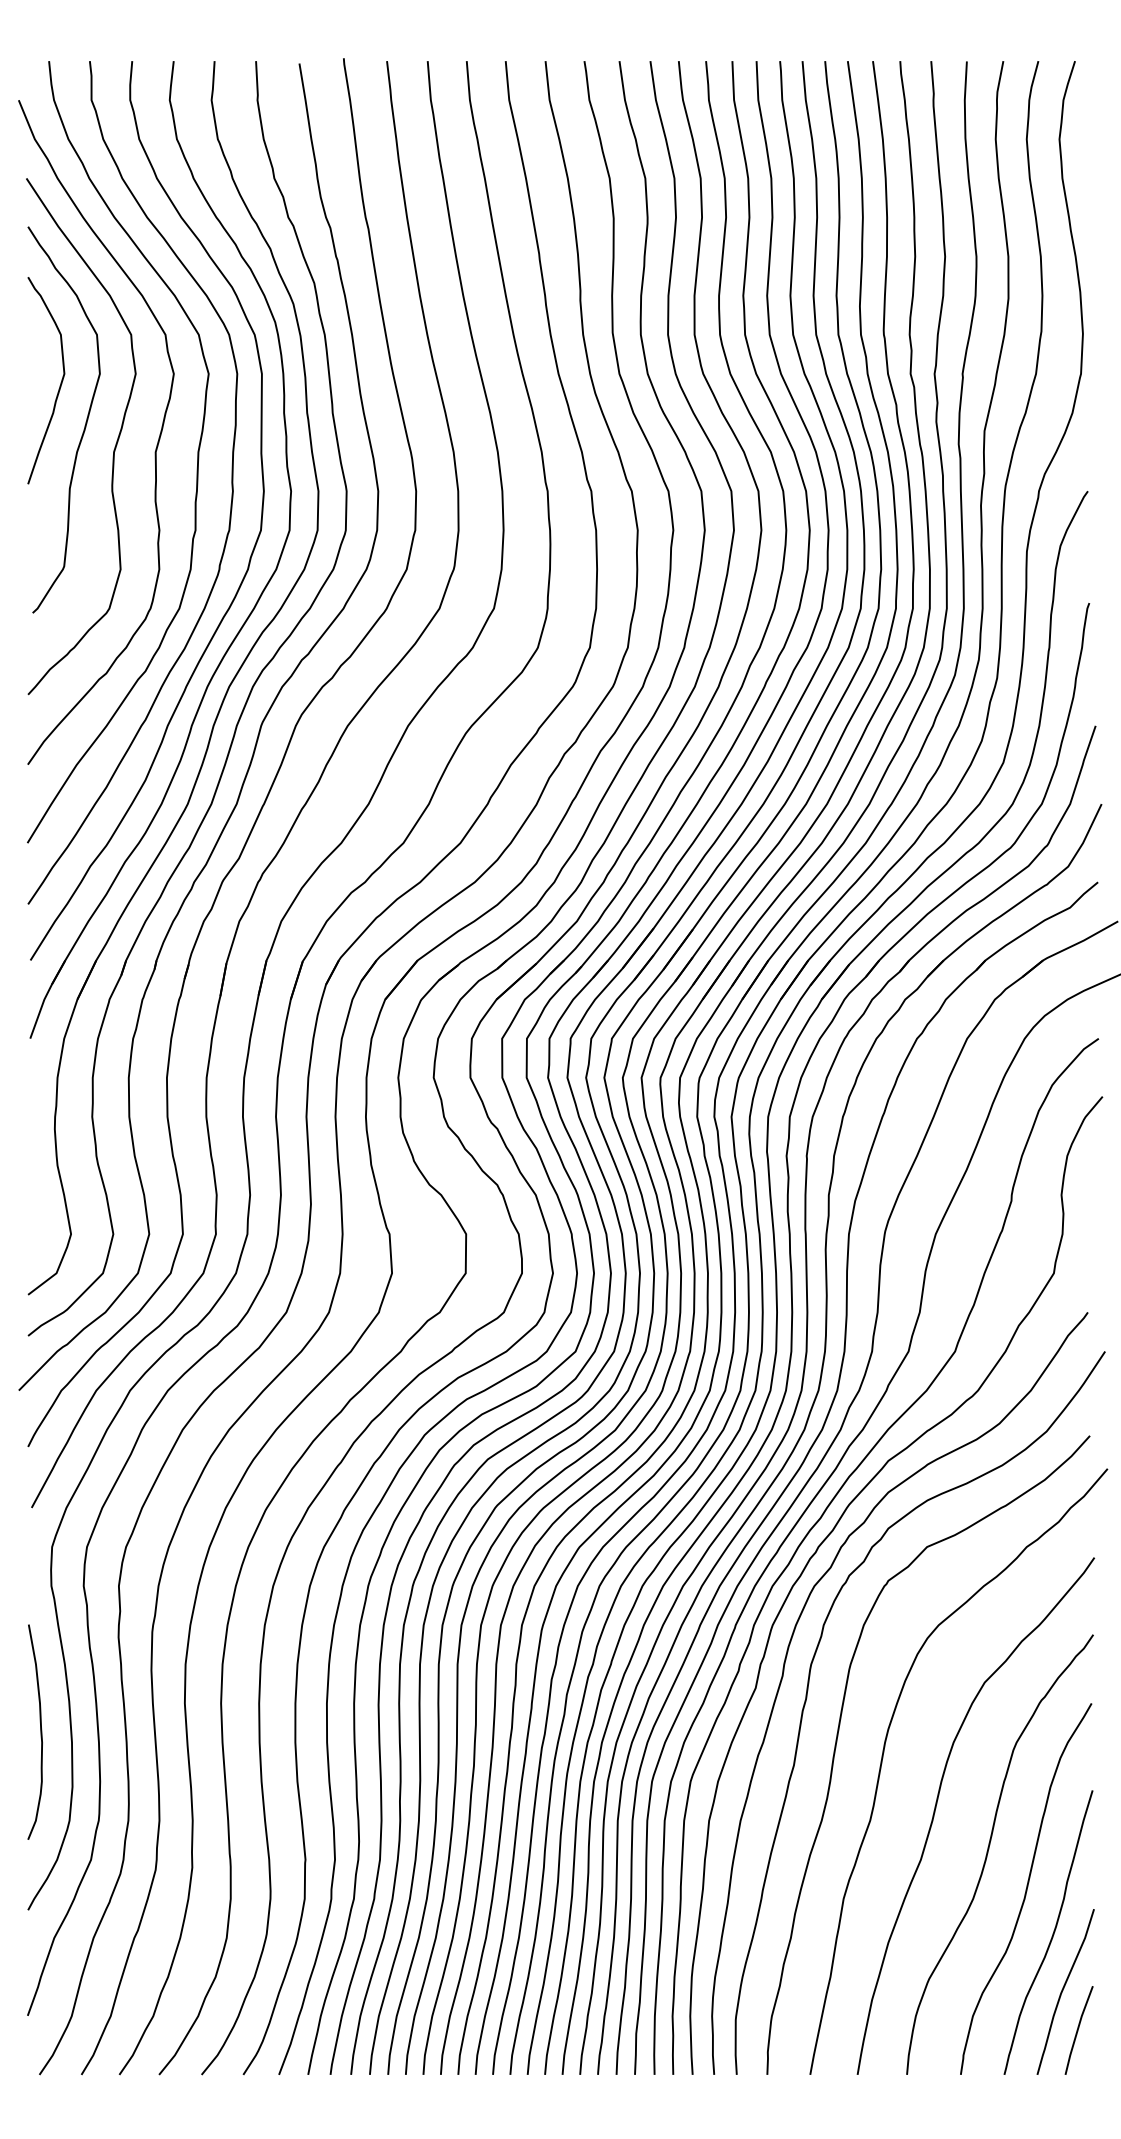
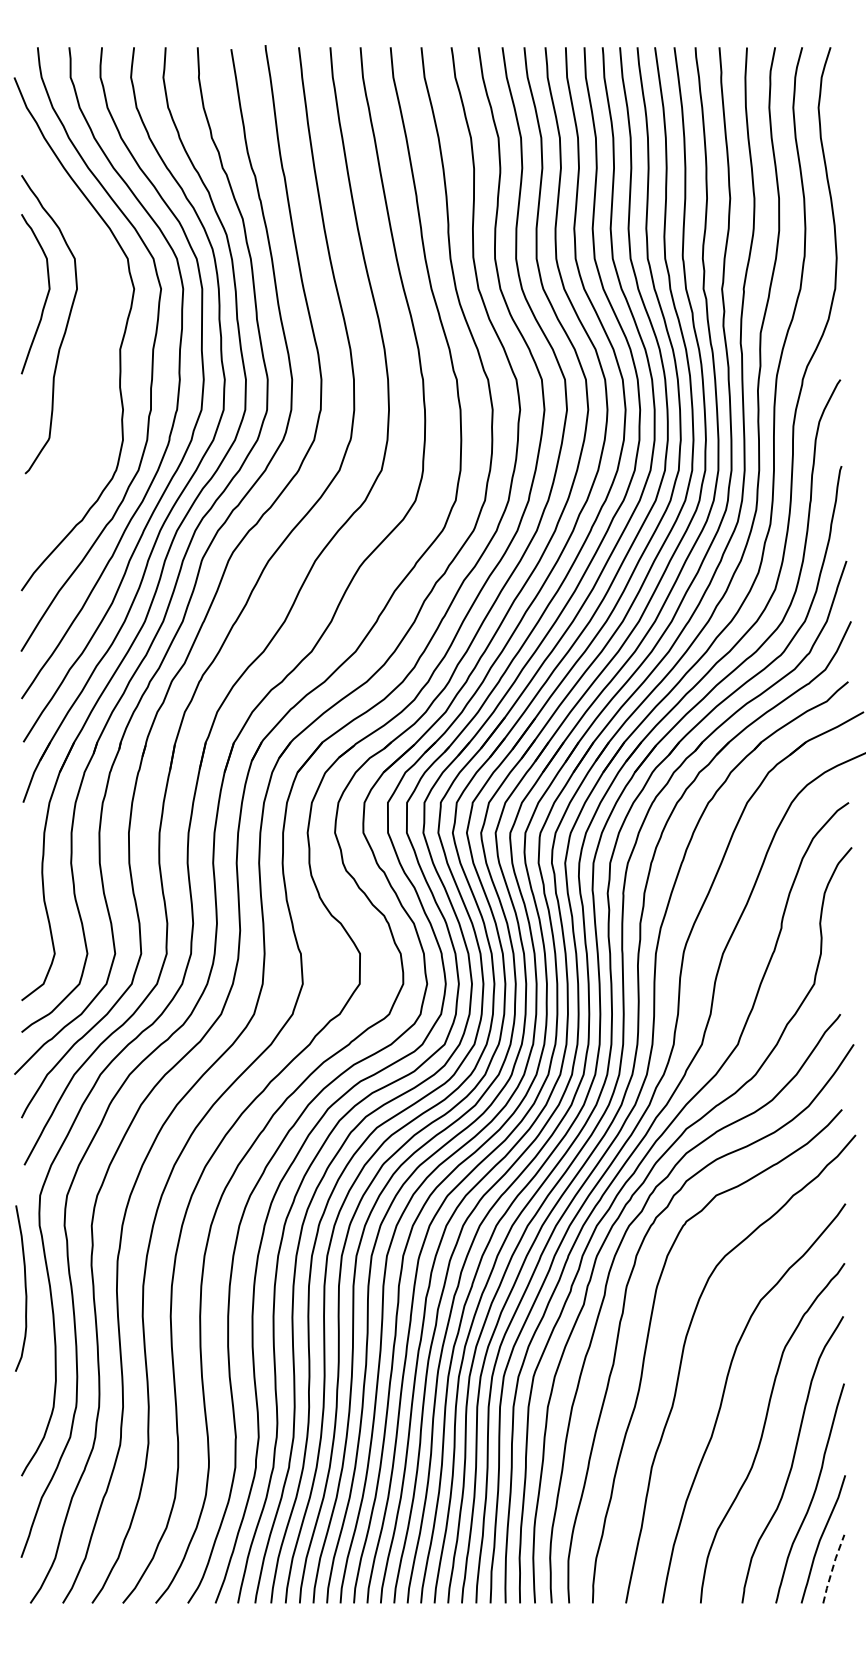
curve: (114, 445) -> (88, 344), removed
curve: (39, 1730) -> (24, 1287), moved
line: (1077, 2029) -> (832, 1568), solid -> dashed

